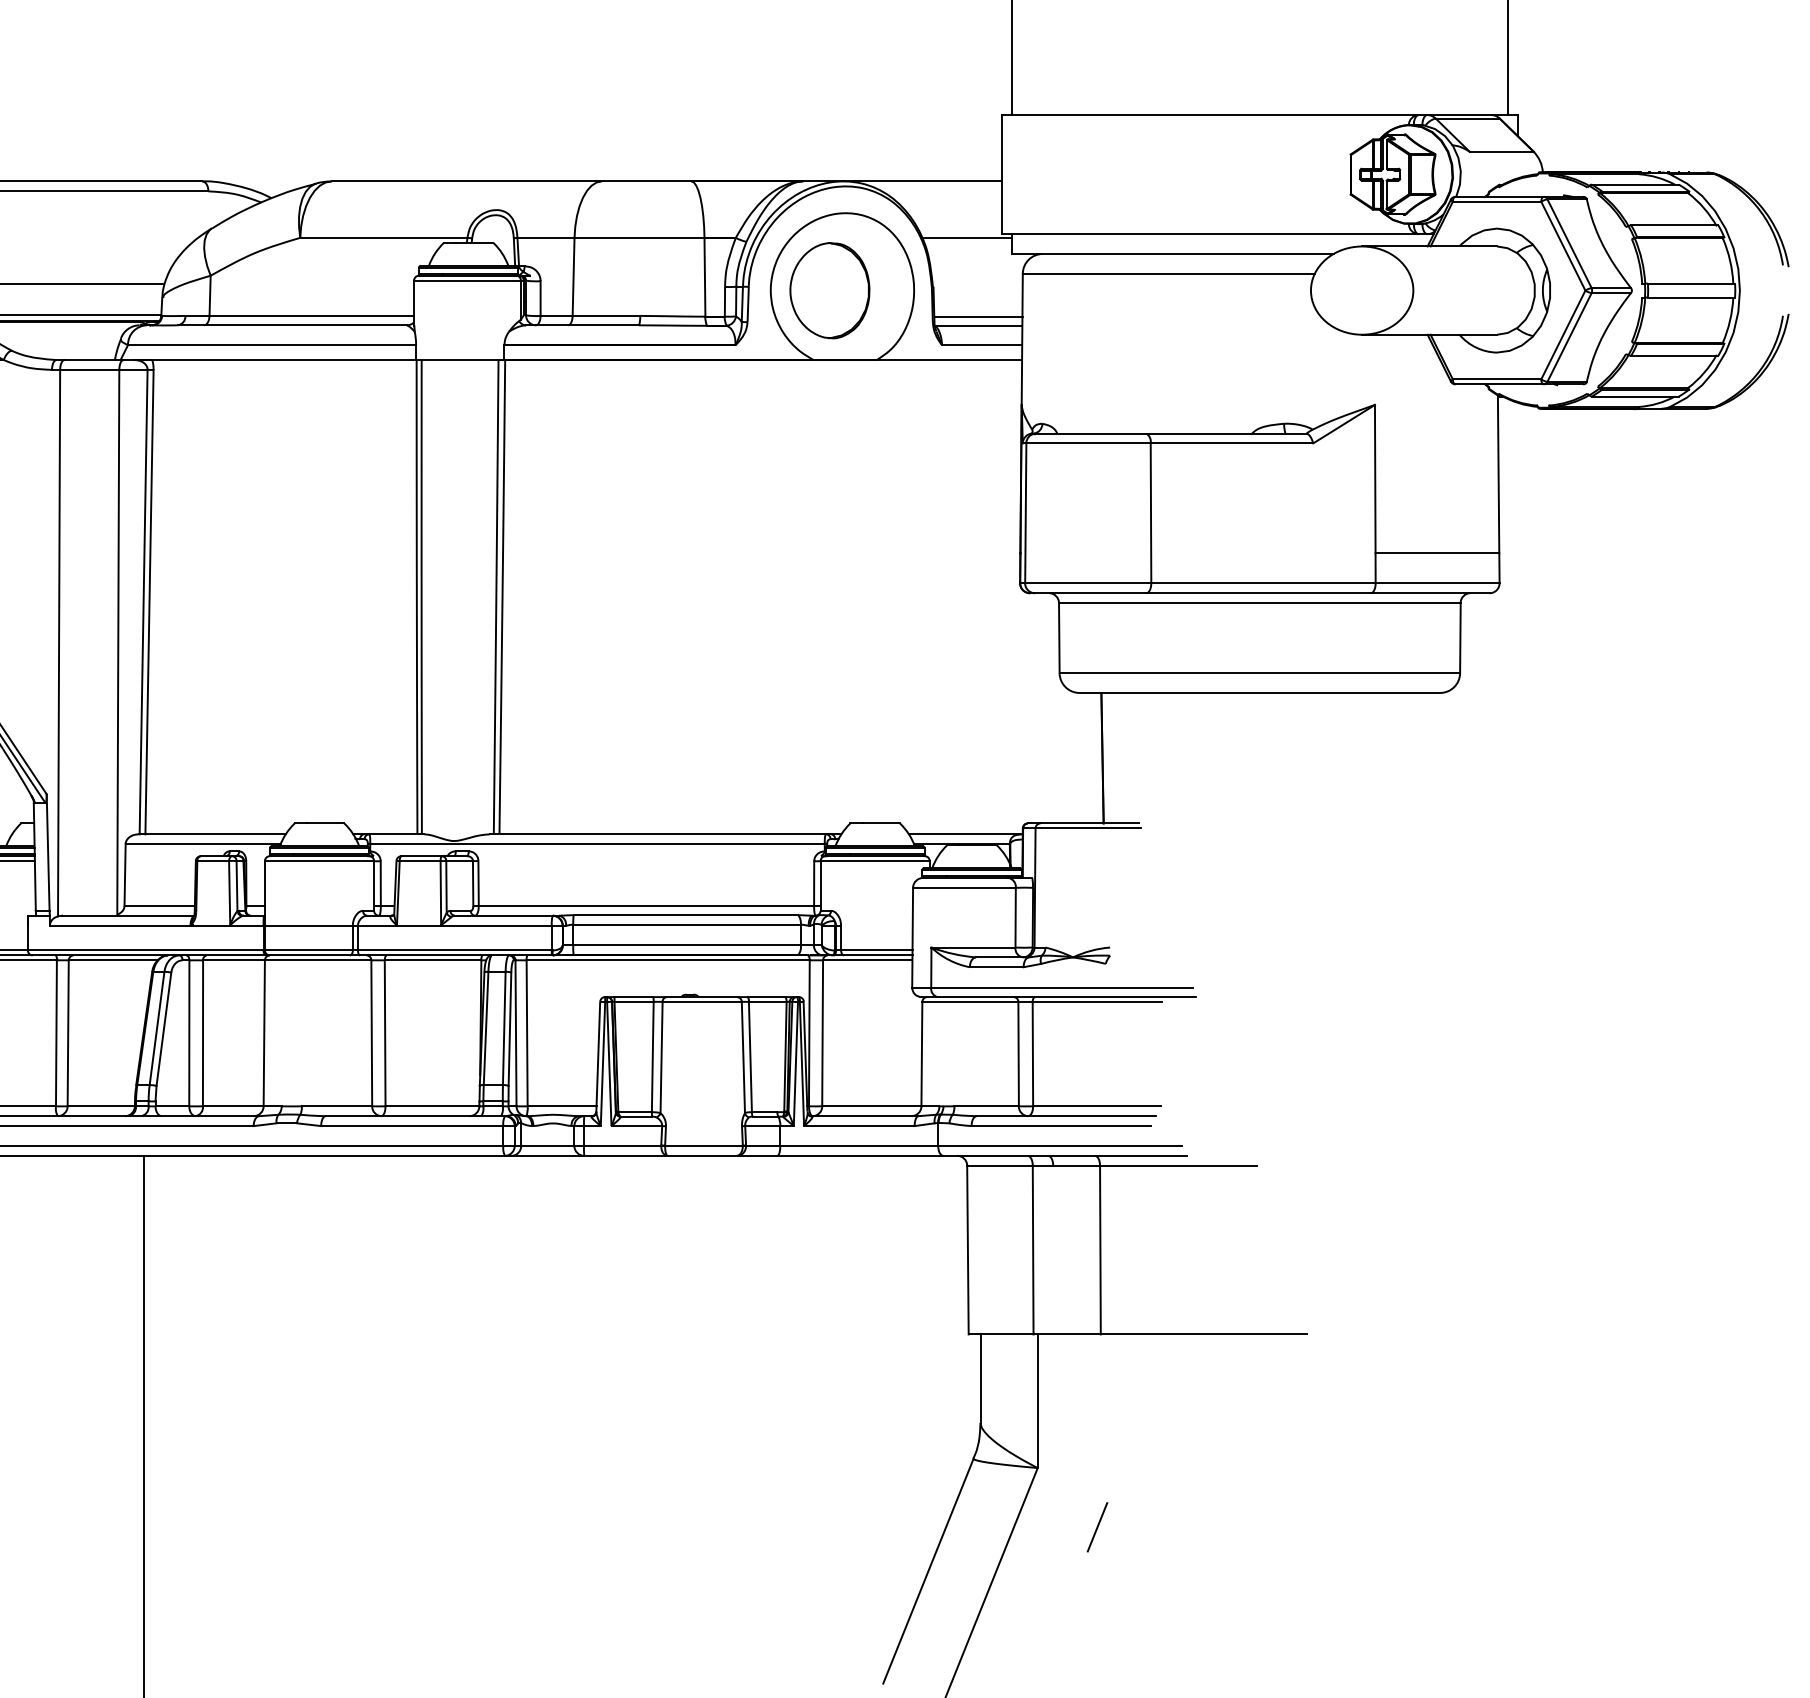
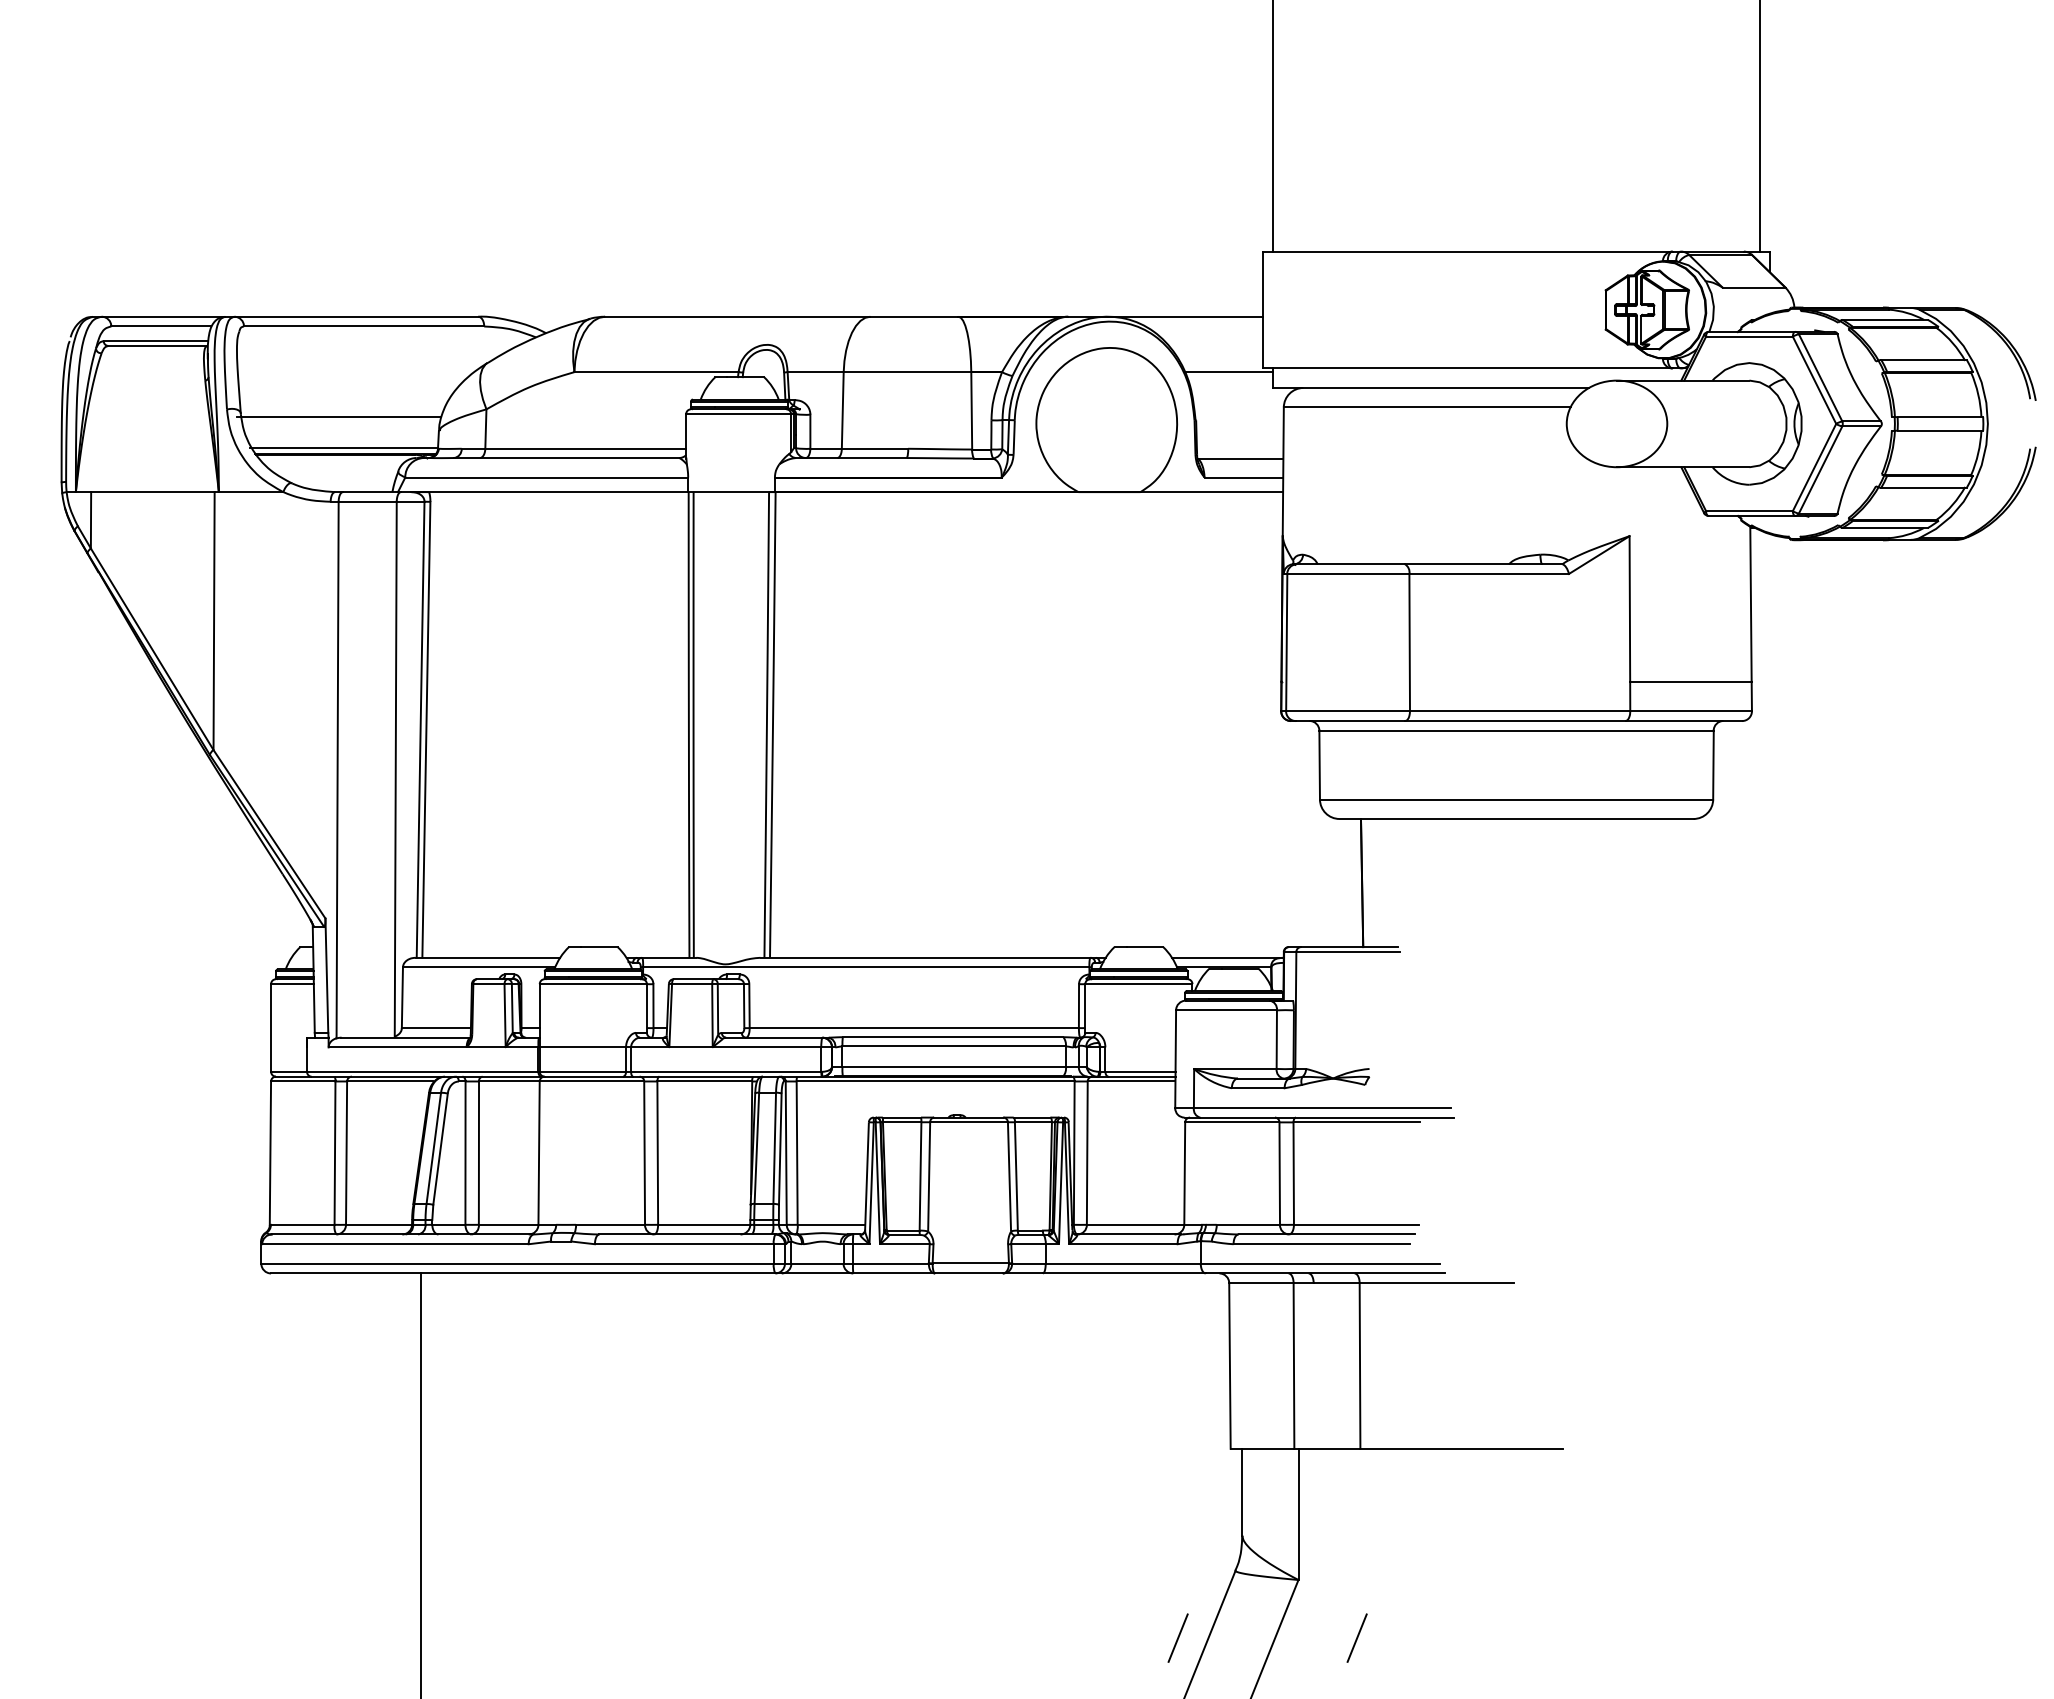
part: (829, 290) -> (1094, 423), removed
line: (978, 316) -> (1240, 449), removed
line: (914, 1526) -> (1177, 1637), added

